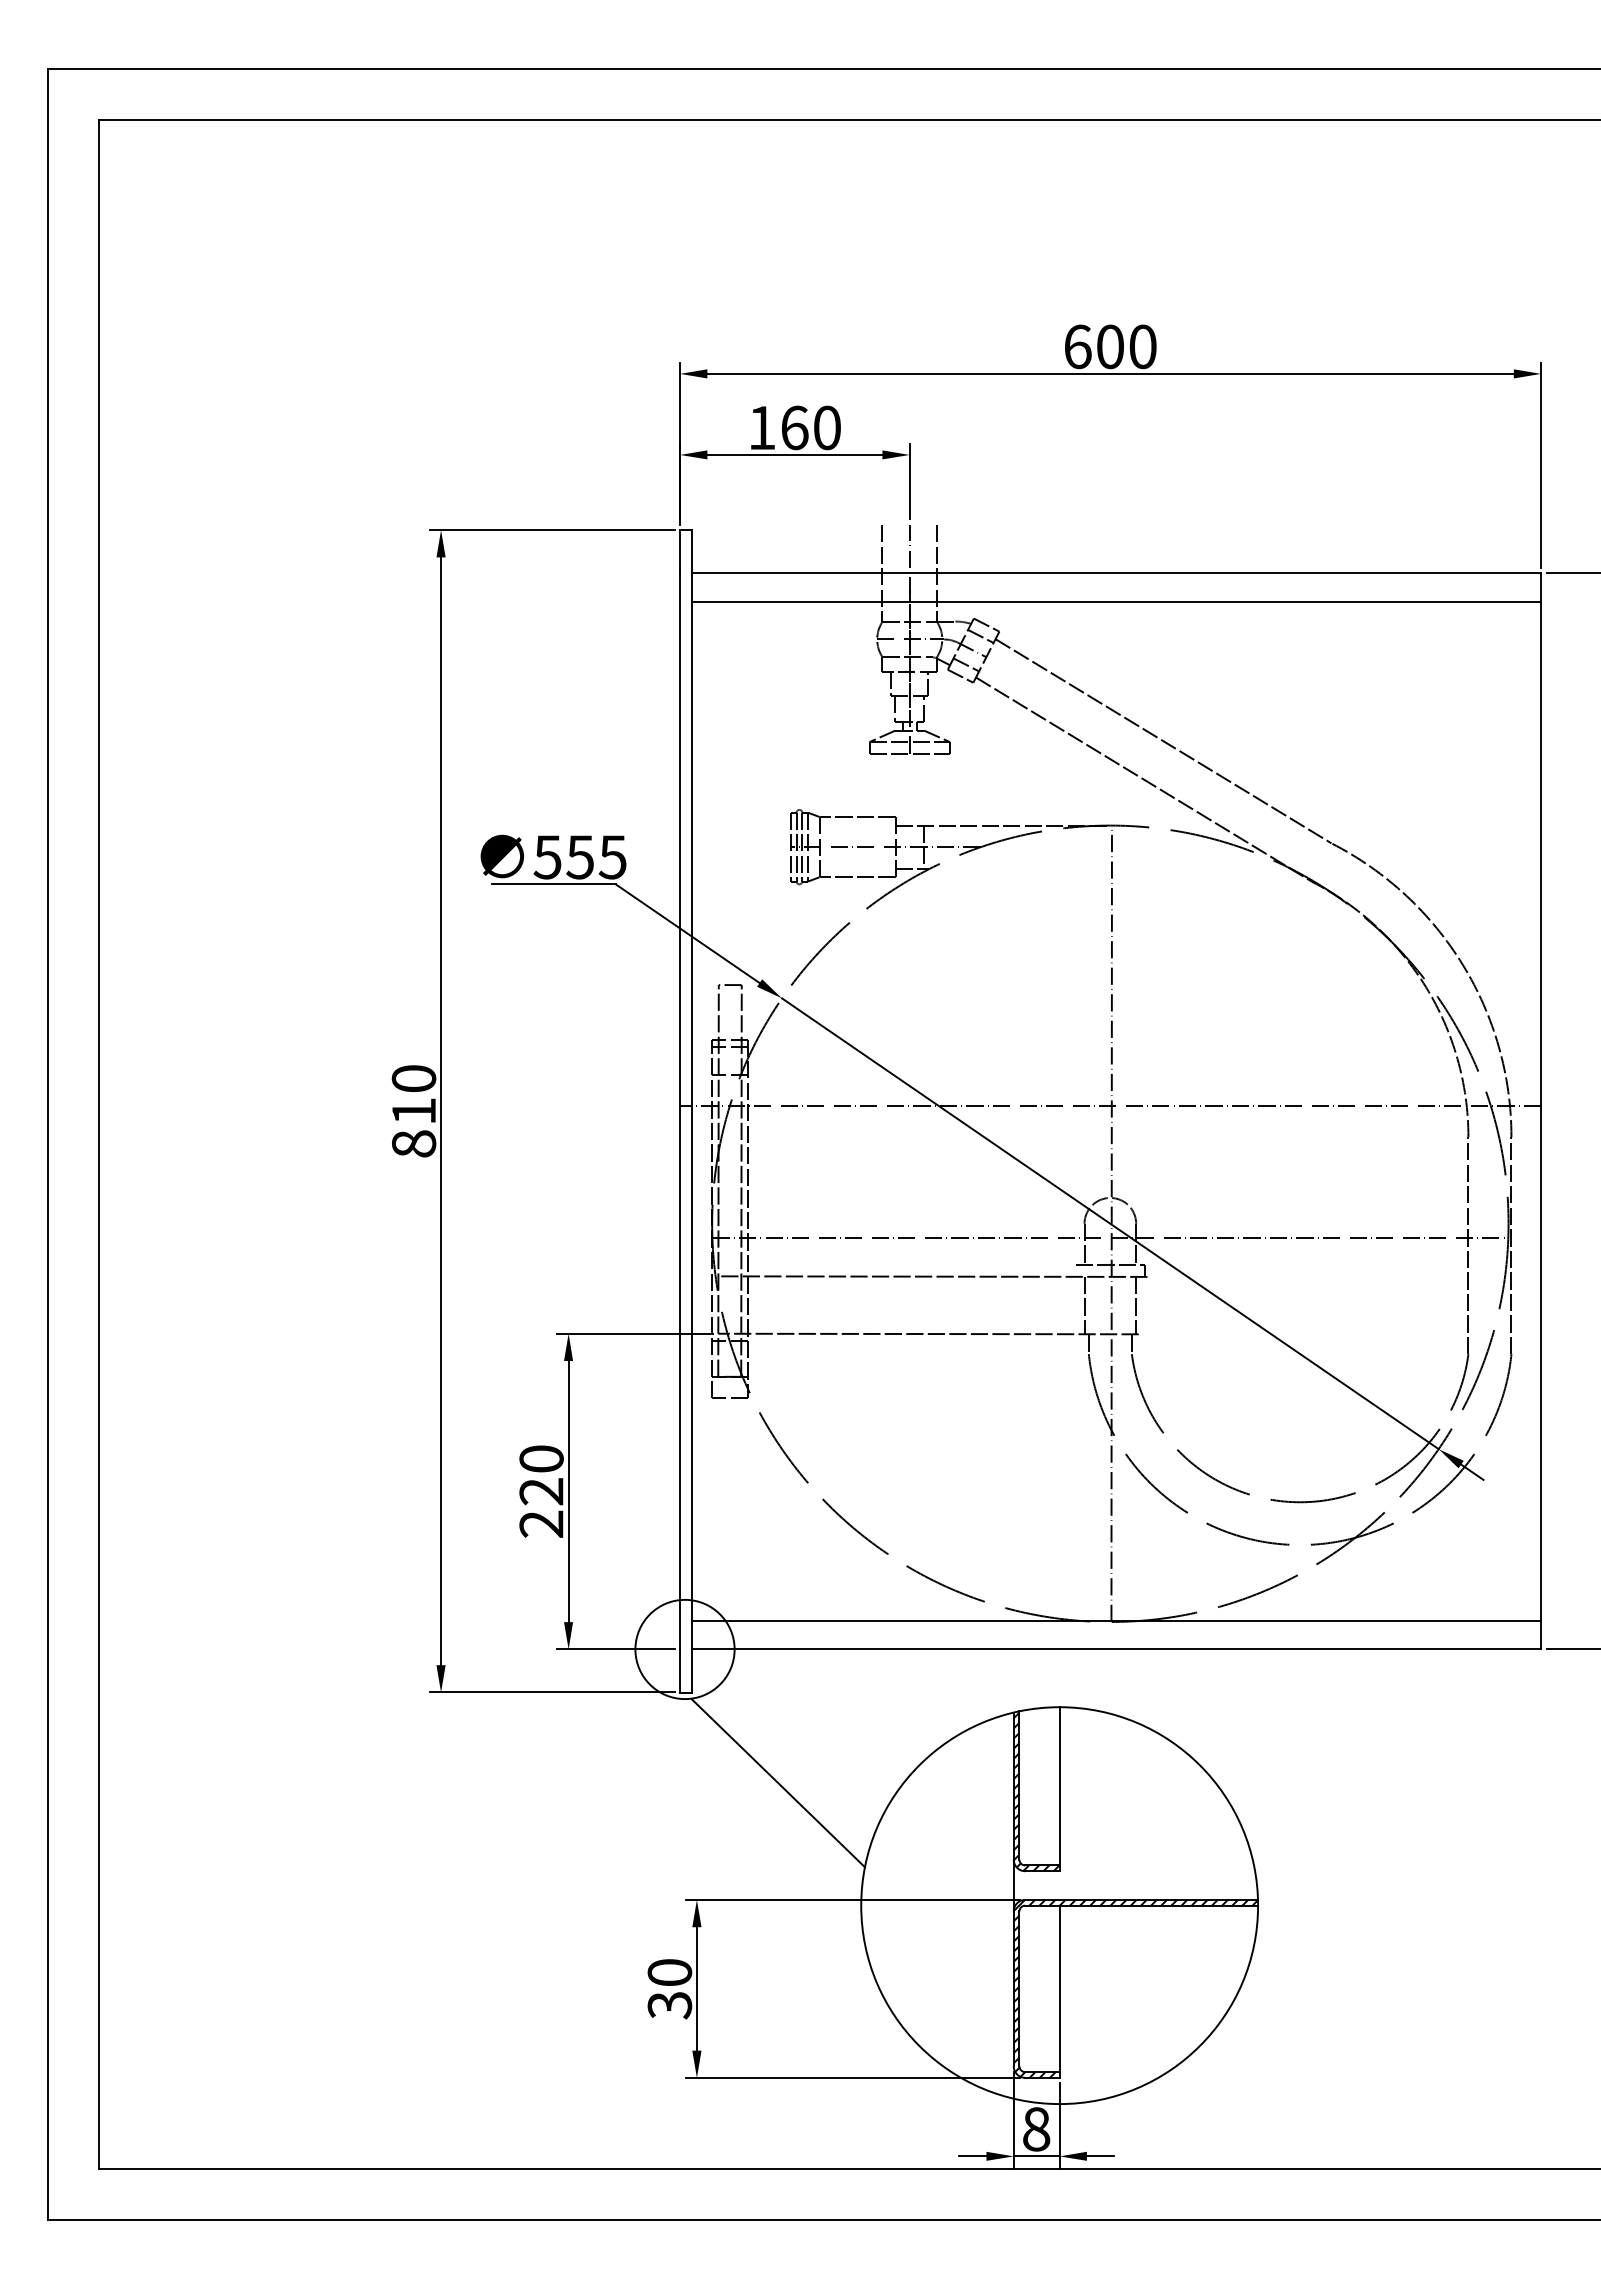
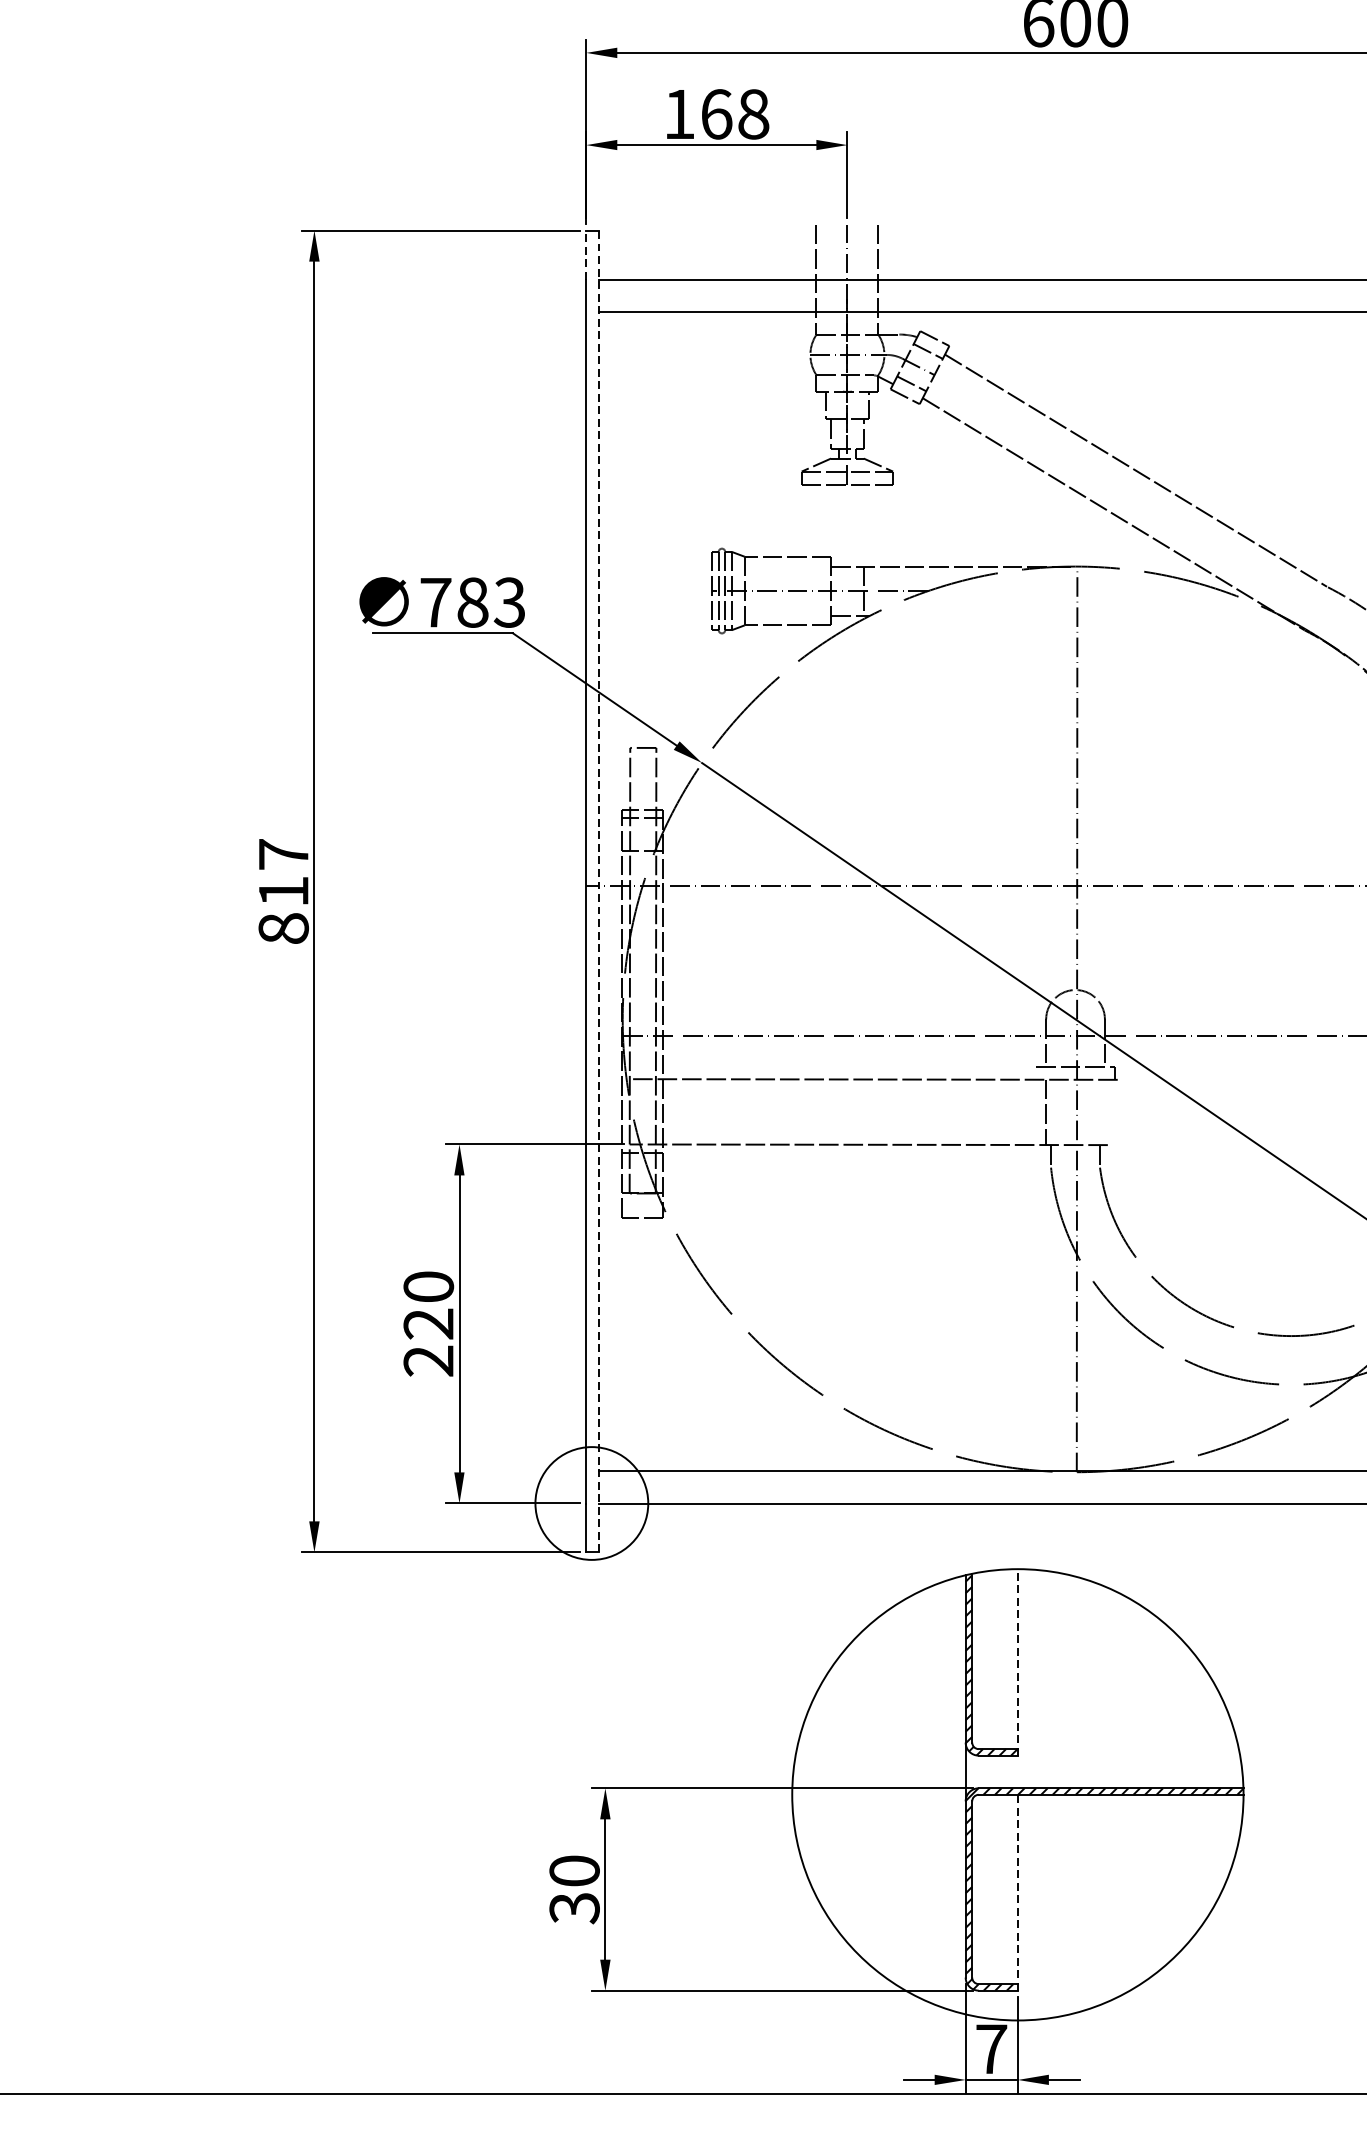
text: (827, 427) -> (753, 113), 160 -> 168
line: (680, 551) -> (586, 254), solid -> dashed
text: (579, 857) -> (471, 602), 555 -> 783
text: (413, 1078) -> (283, 854), 810 -> 817
line: (691, 1110) -> (599, 890), solid -> dashed
line: (1136, 1305) -> (1105, 1112), removed
line: (777, 1783) -> (697, 1655), removed
line: (1059, 1789) -> (1017, 1662), solid -> dashed
line: (1059, 1991) -> (1017, 1892), solid -> dashed
text: (1036, 2129) -> (991, 2049), 8 -> 7

